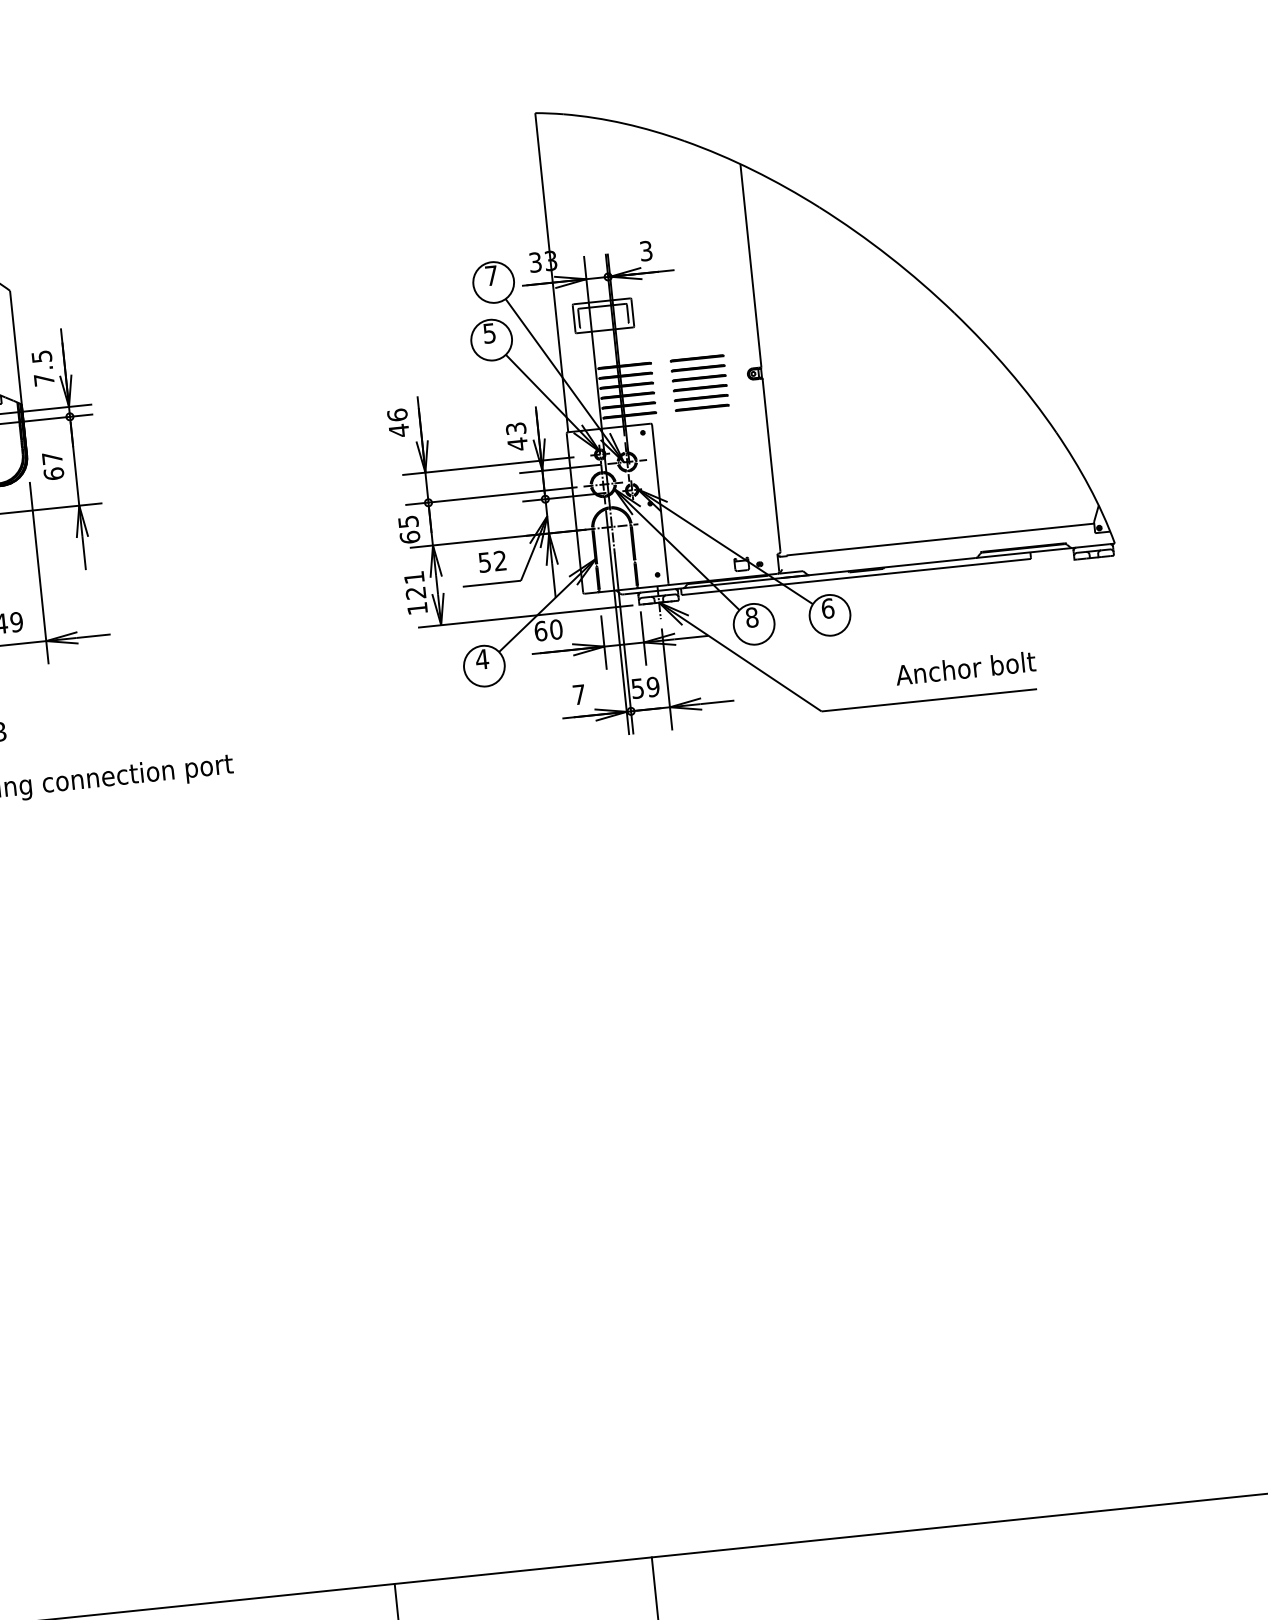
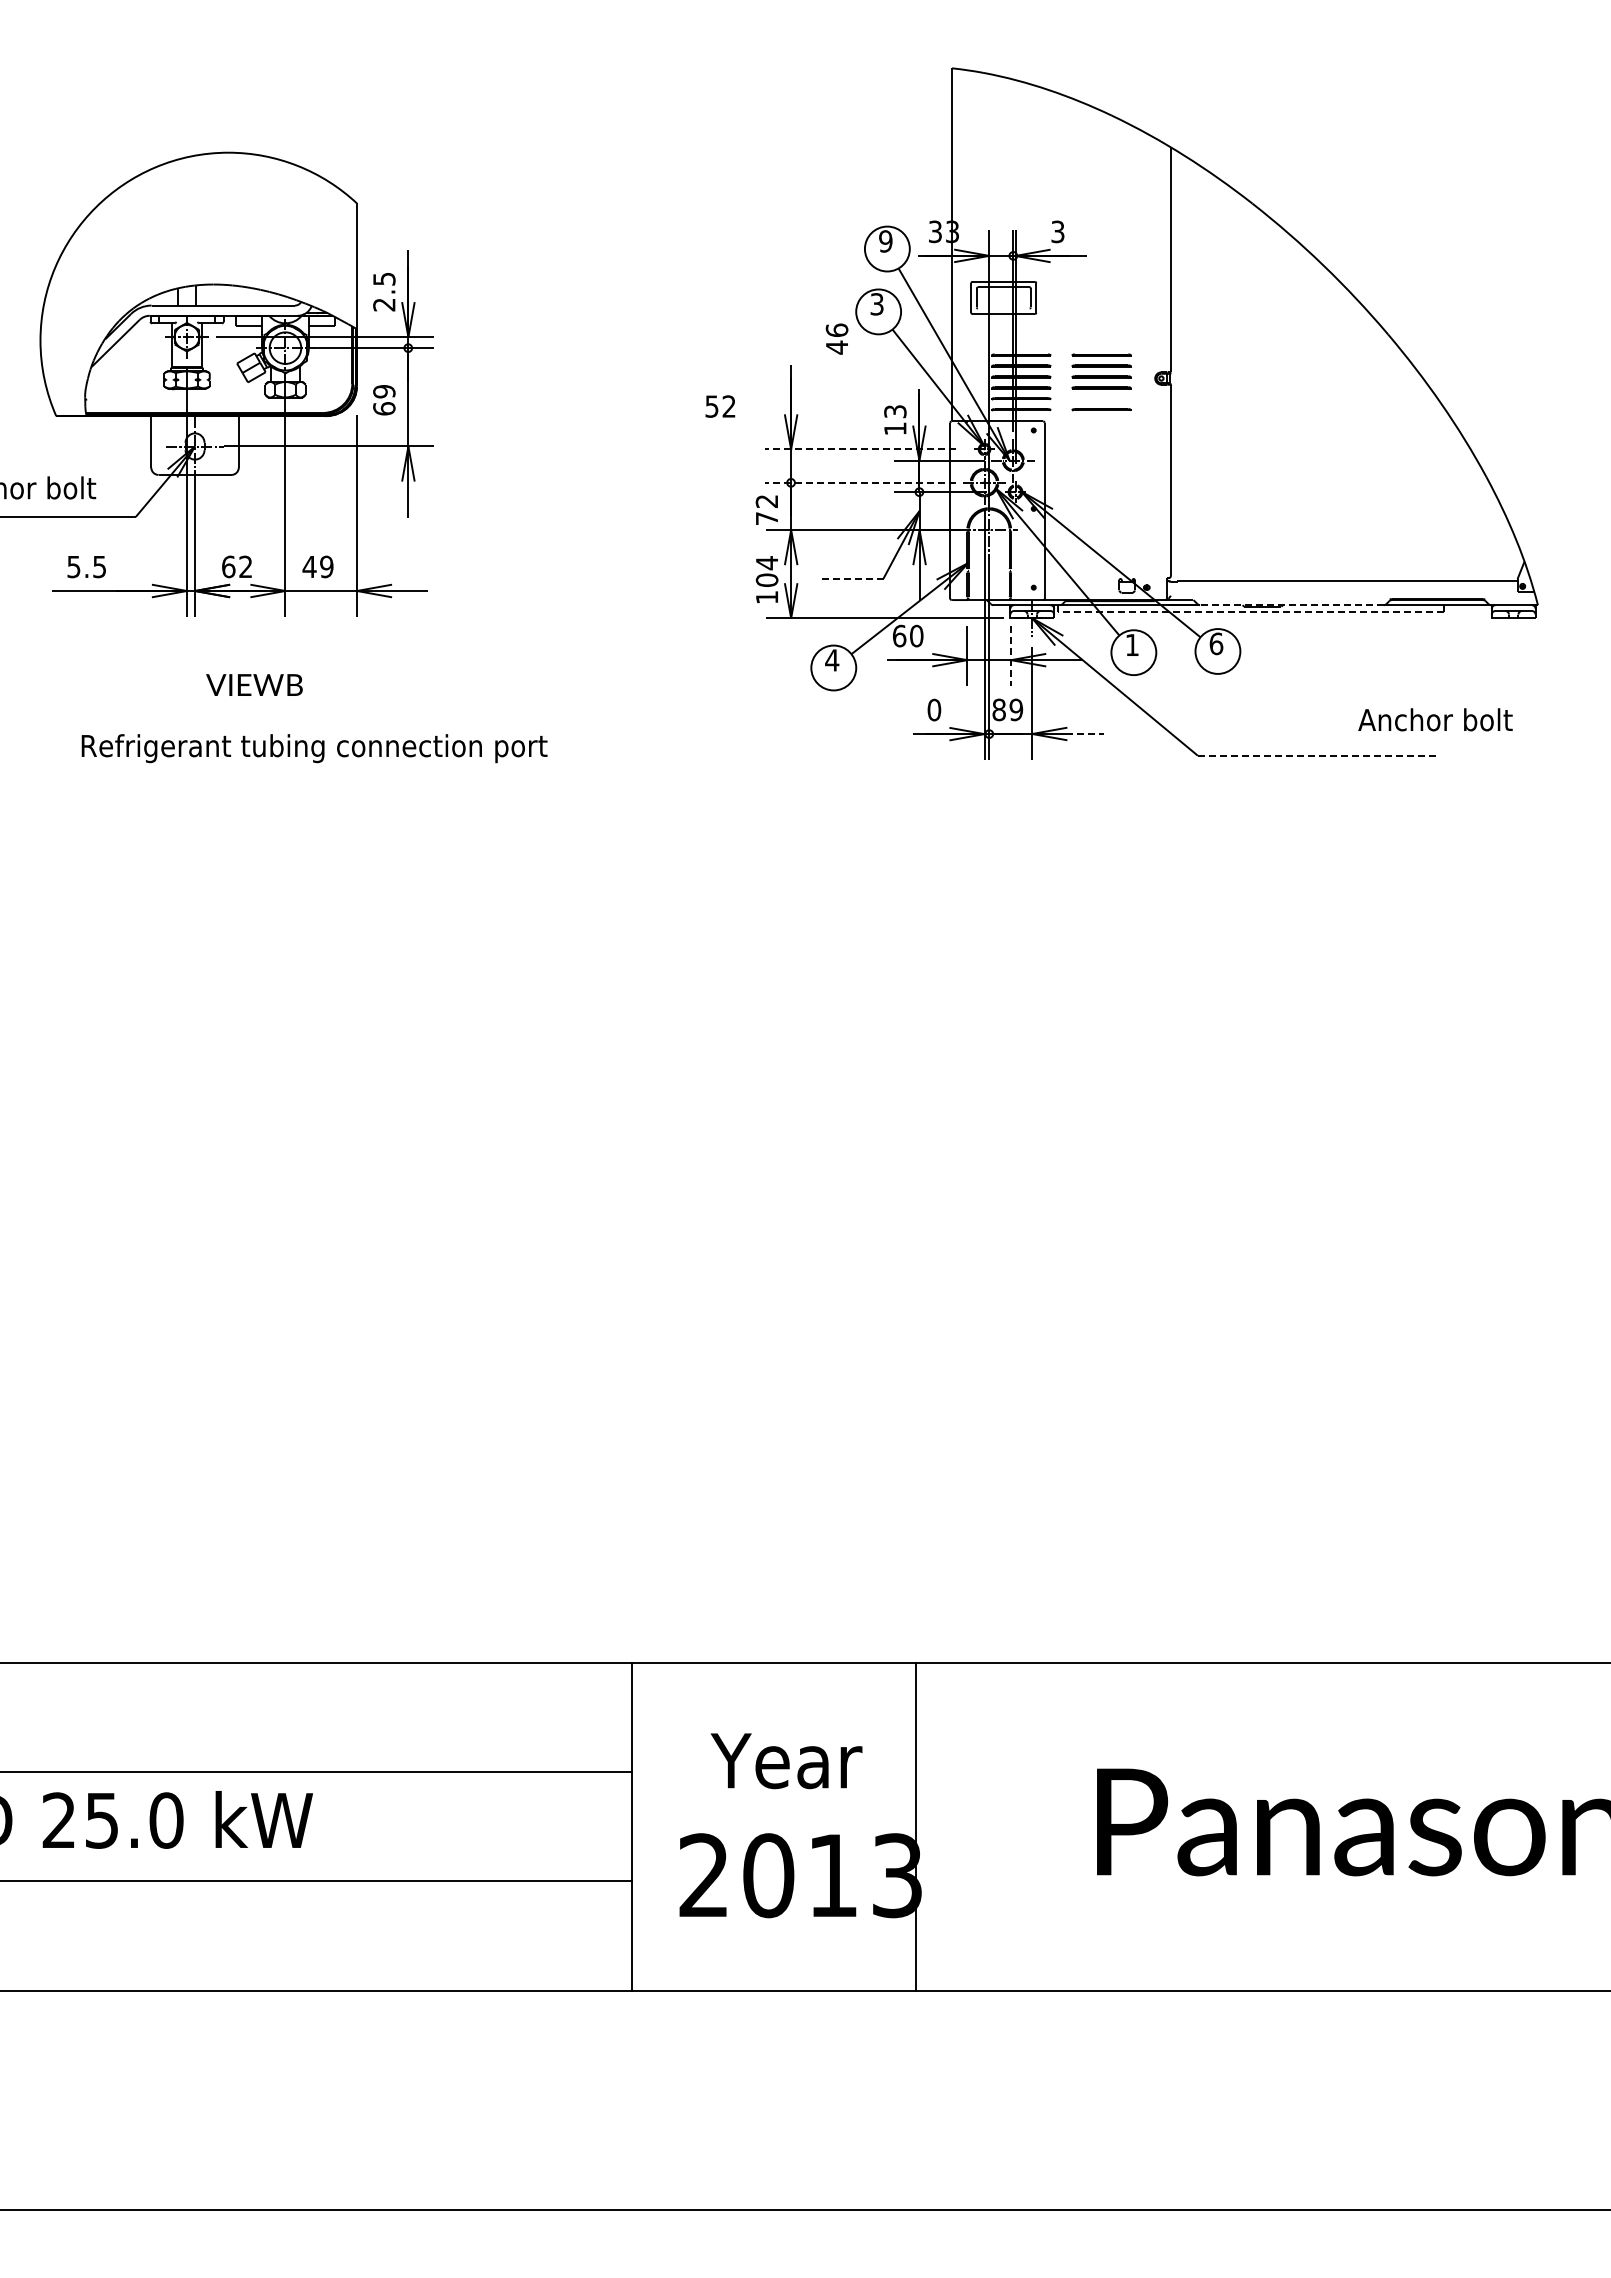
text: (491, 275) -> (885, 241), 7 -> 9
text: (489, 332) -> (877, 303), 5 -> 3
text: (44, 379) -> (384, 304), 7.5 -> 2.5
line: (701, 397) -> (1101, 398), removed
text: (397, 422) -> (836, 338), moved
text: (517, 443) -> (895, 428), 43 -> 13
text: (52, 458) -> (384, 391), 67 -> 69
line: (488, 466) -> (860, 449), solid -> dashed
line: (491, 496) -> (860, 482), solid -> dashed
text: (408, 530) -> (766, 510), 65 -> 72
text: (492, 561) -> (720, 406), moved
line: (892, 566) -> (1291, 605), solid -> dashed
line: (855, 577) -> (1250, 612), solid -> dashed
line: (491, 583) -> (850, 578), solid -> dashed
text: (414, 585) -> (766, 571), 121 -> 104
text: (752, 617) -> (1132, 644), 8 -> 1
line: (643, 639) -> (1011, 656), solid -> dashed
text: (965, 668) -> (1435, 719), moved
text: (637, 688) -> (998, 709), 59 -> 89
text: (579, 694) -> (934, 709), 7 -> 0
line: (929, 700) -> (1317, 755), solid -> dashed
line: (717, 702) -> (1084, 734), solid -> dashed

